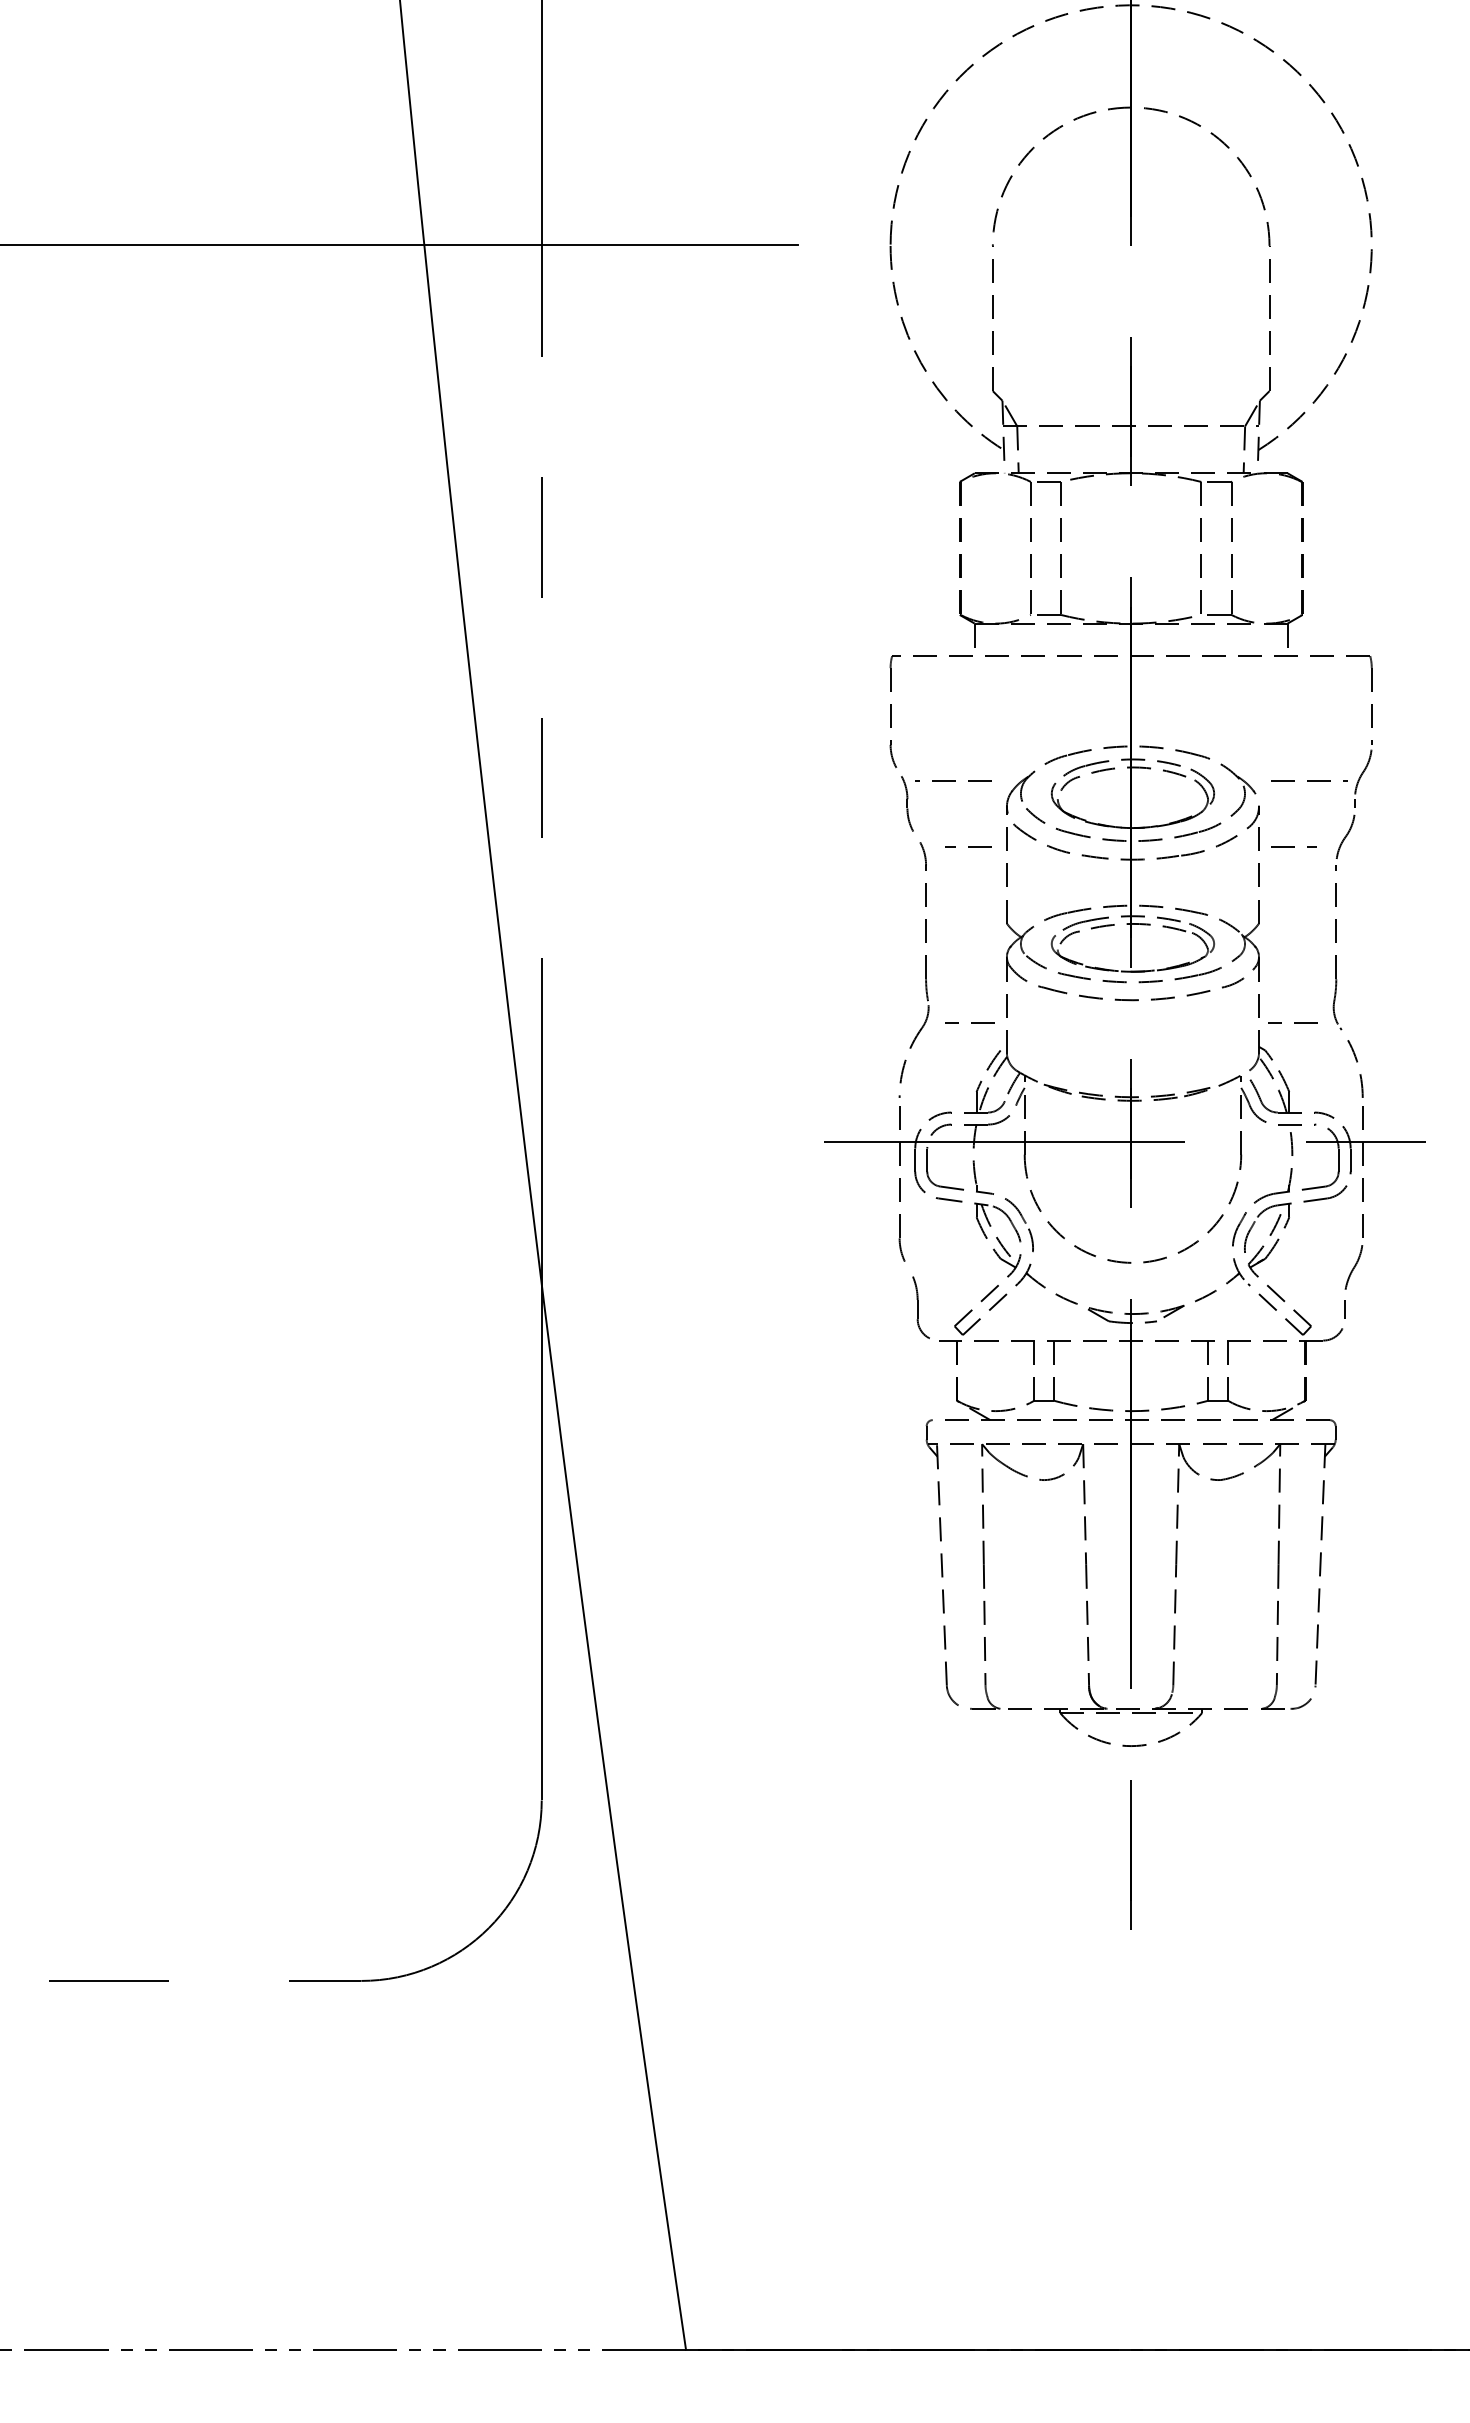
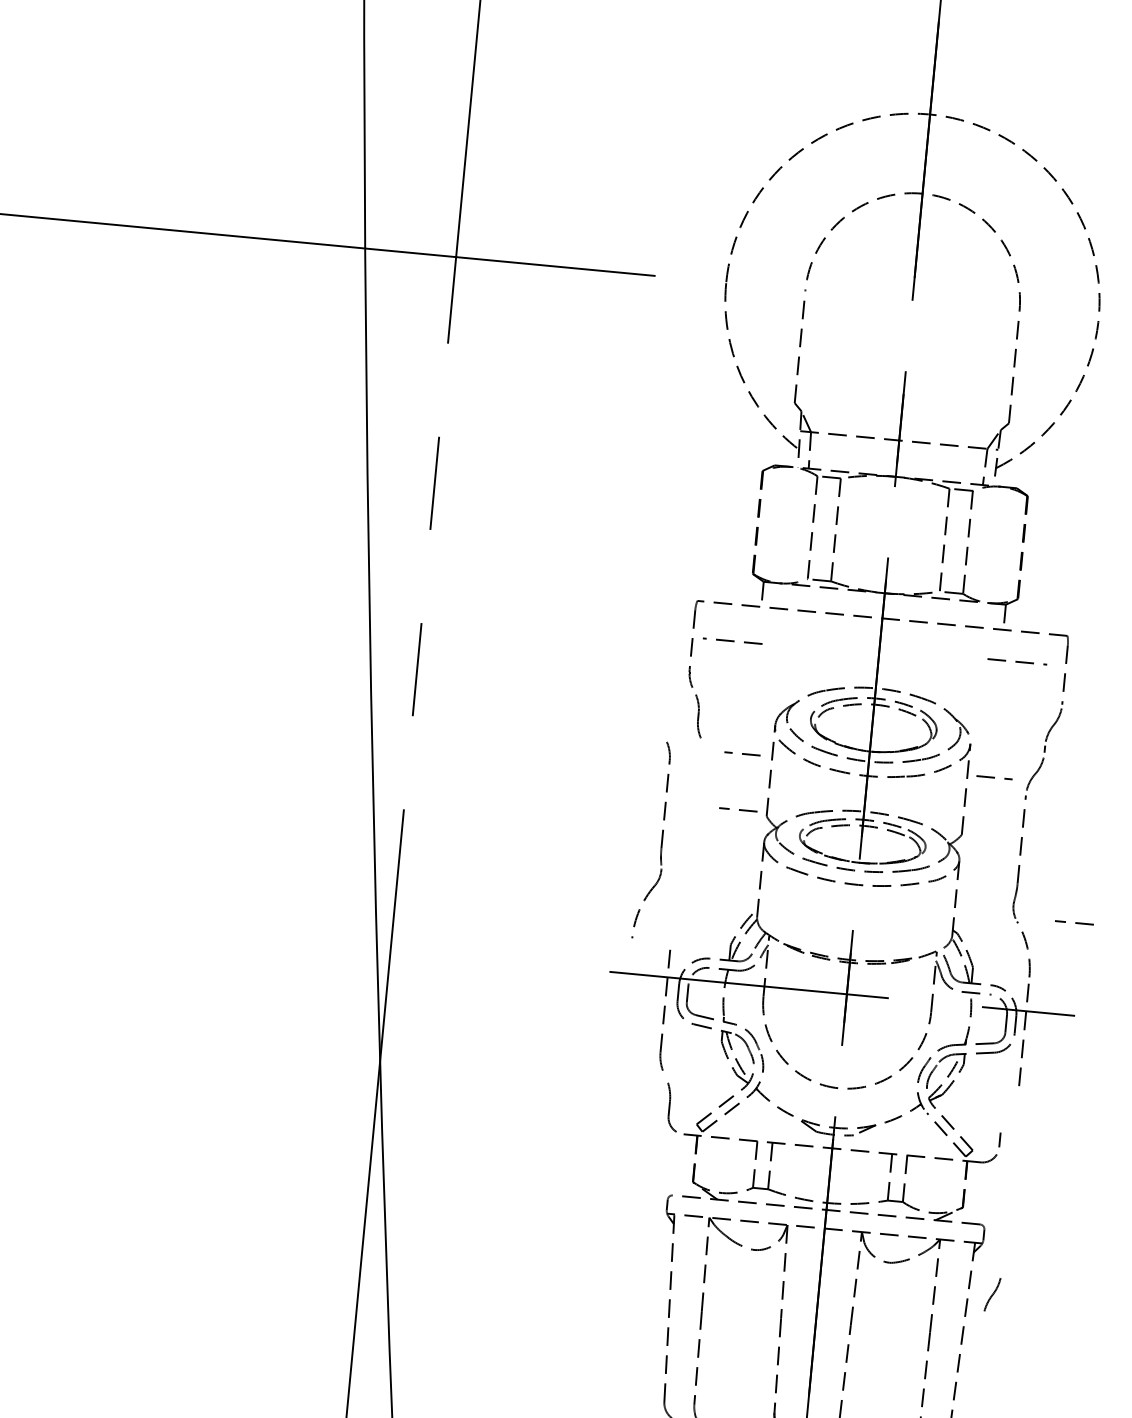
line: (953, 780) -> (732, 640), moved
line: (1309, 780) -> (1017, 661), moved
part: (925, 969) -> (661, 840), moved
line: (971, 1022) -> (739, 809), moved
line: (1294, 1022) -> (1075, 922), moved
part: (1353, 1267) -> (992, 1294), moved

